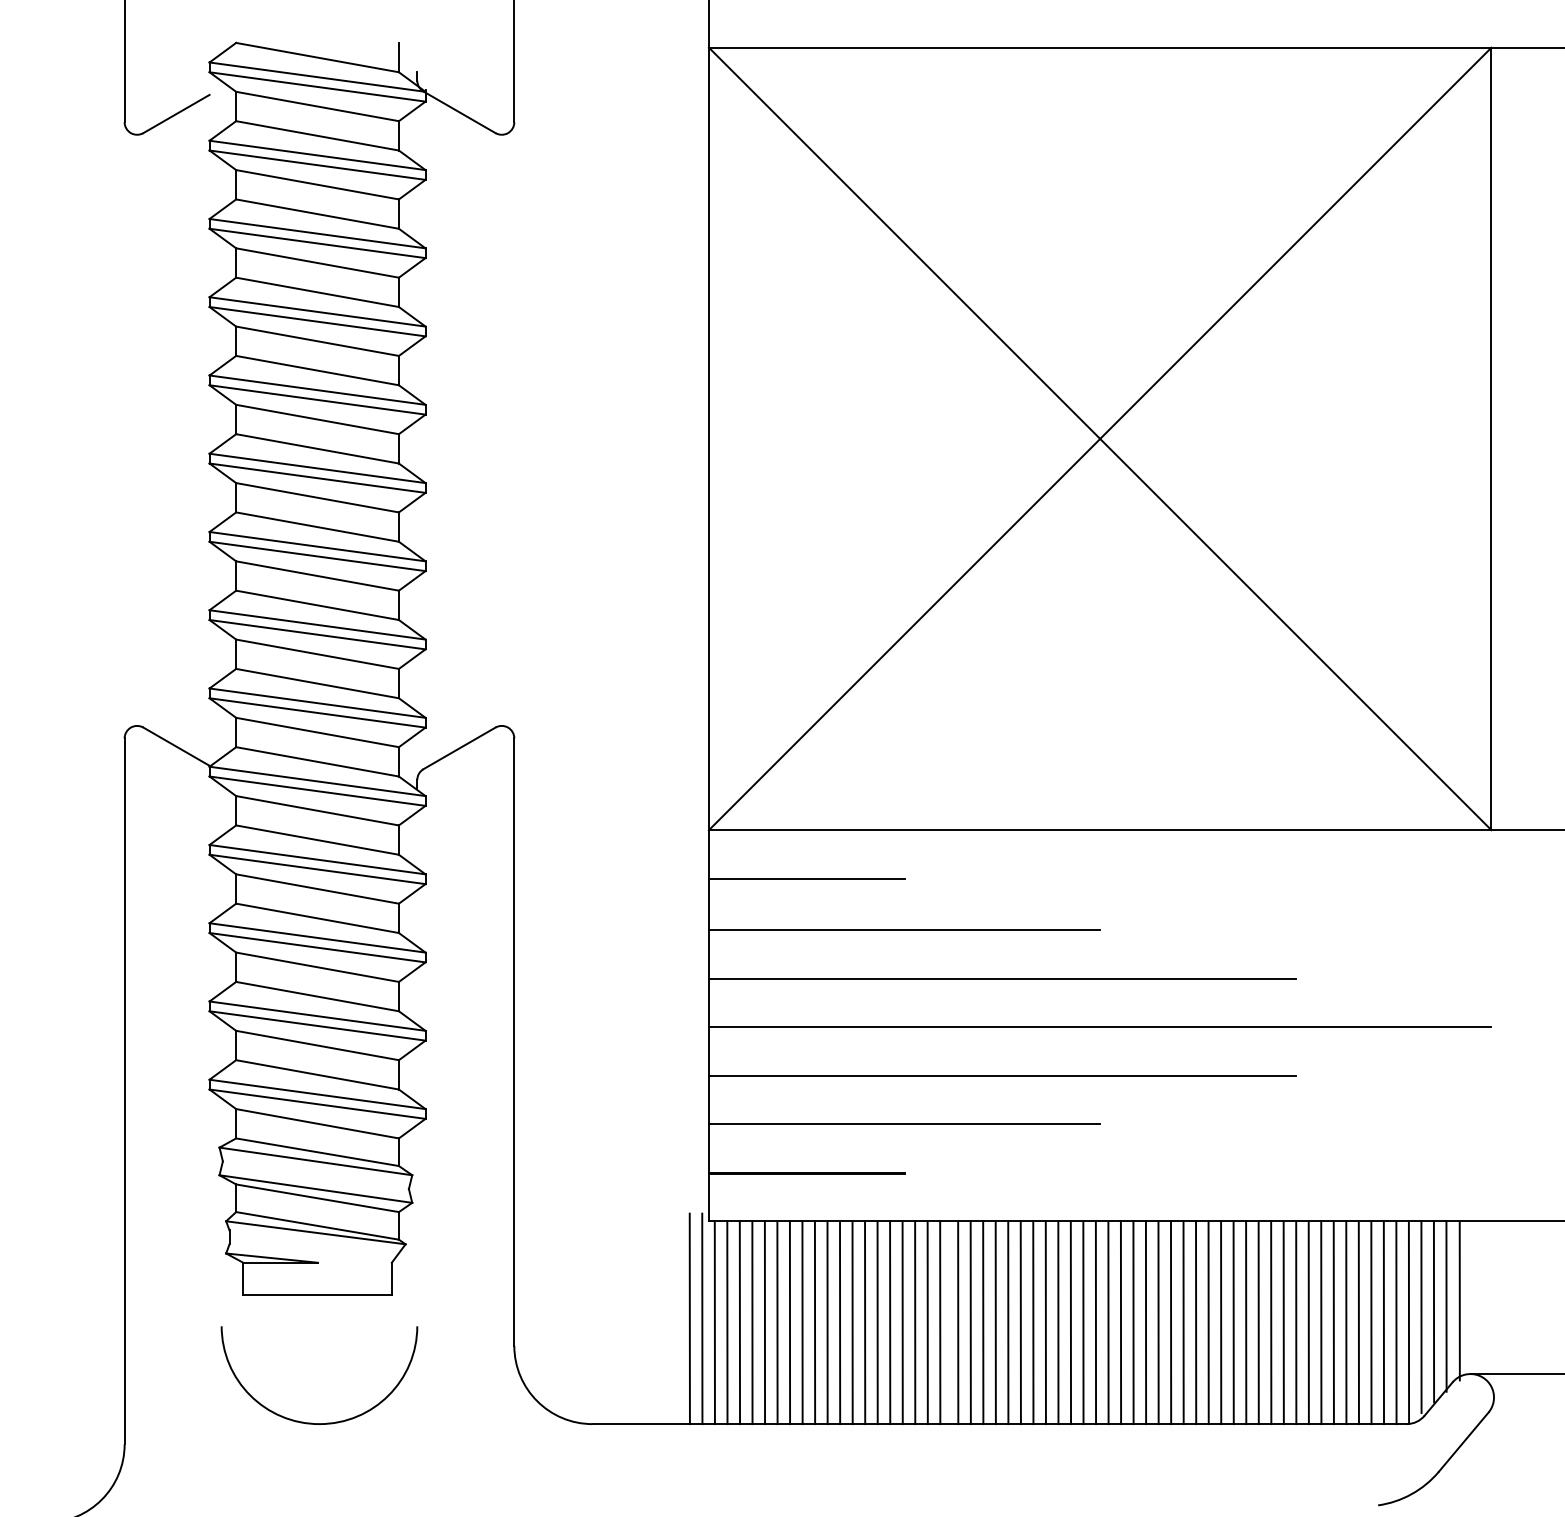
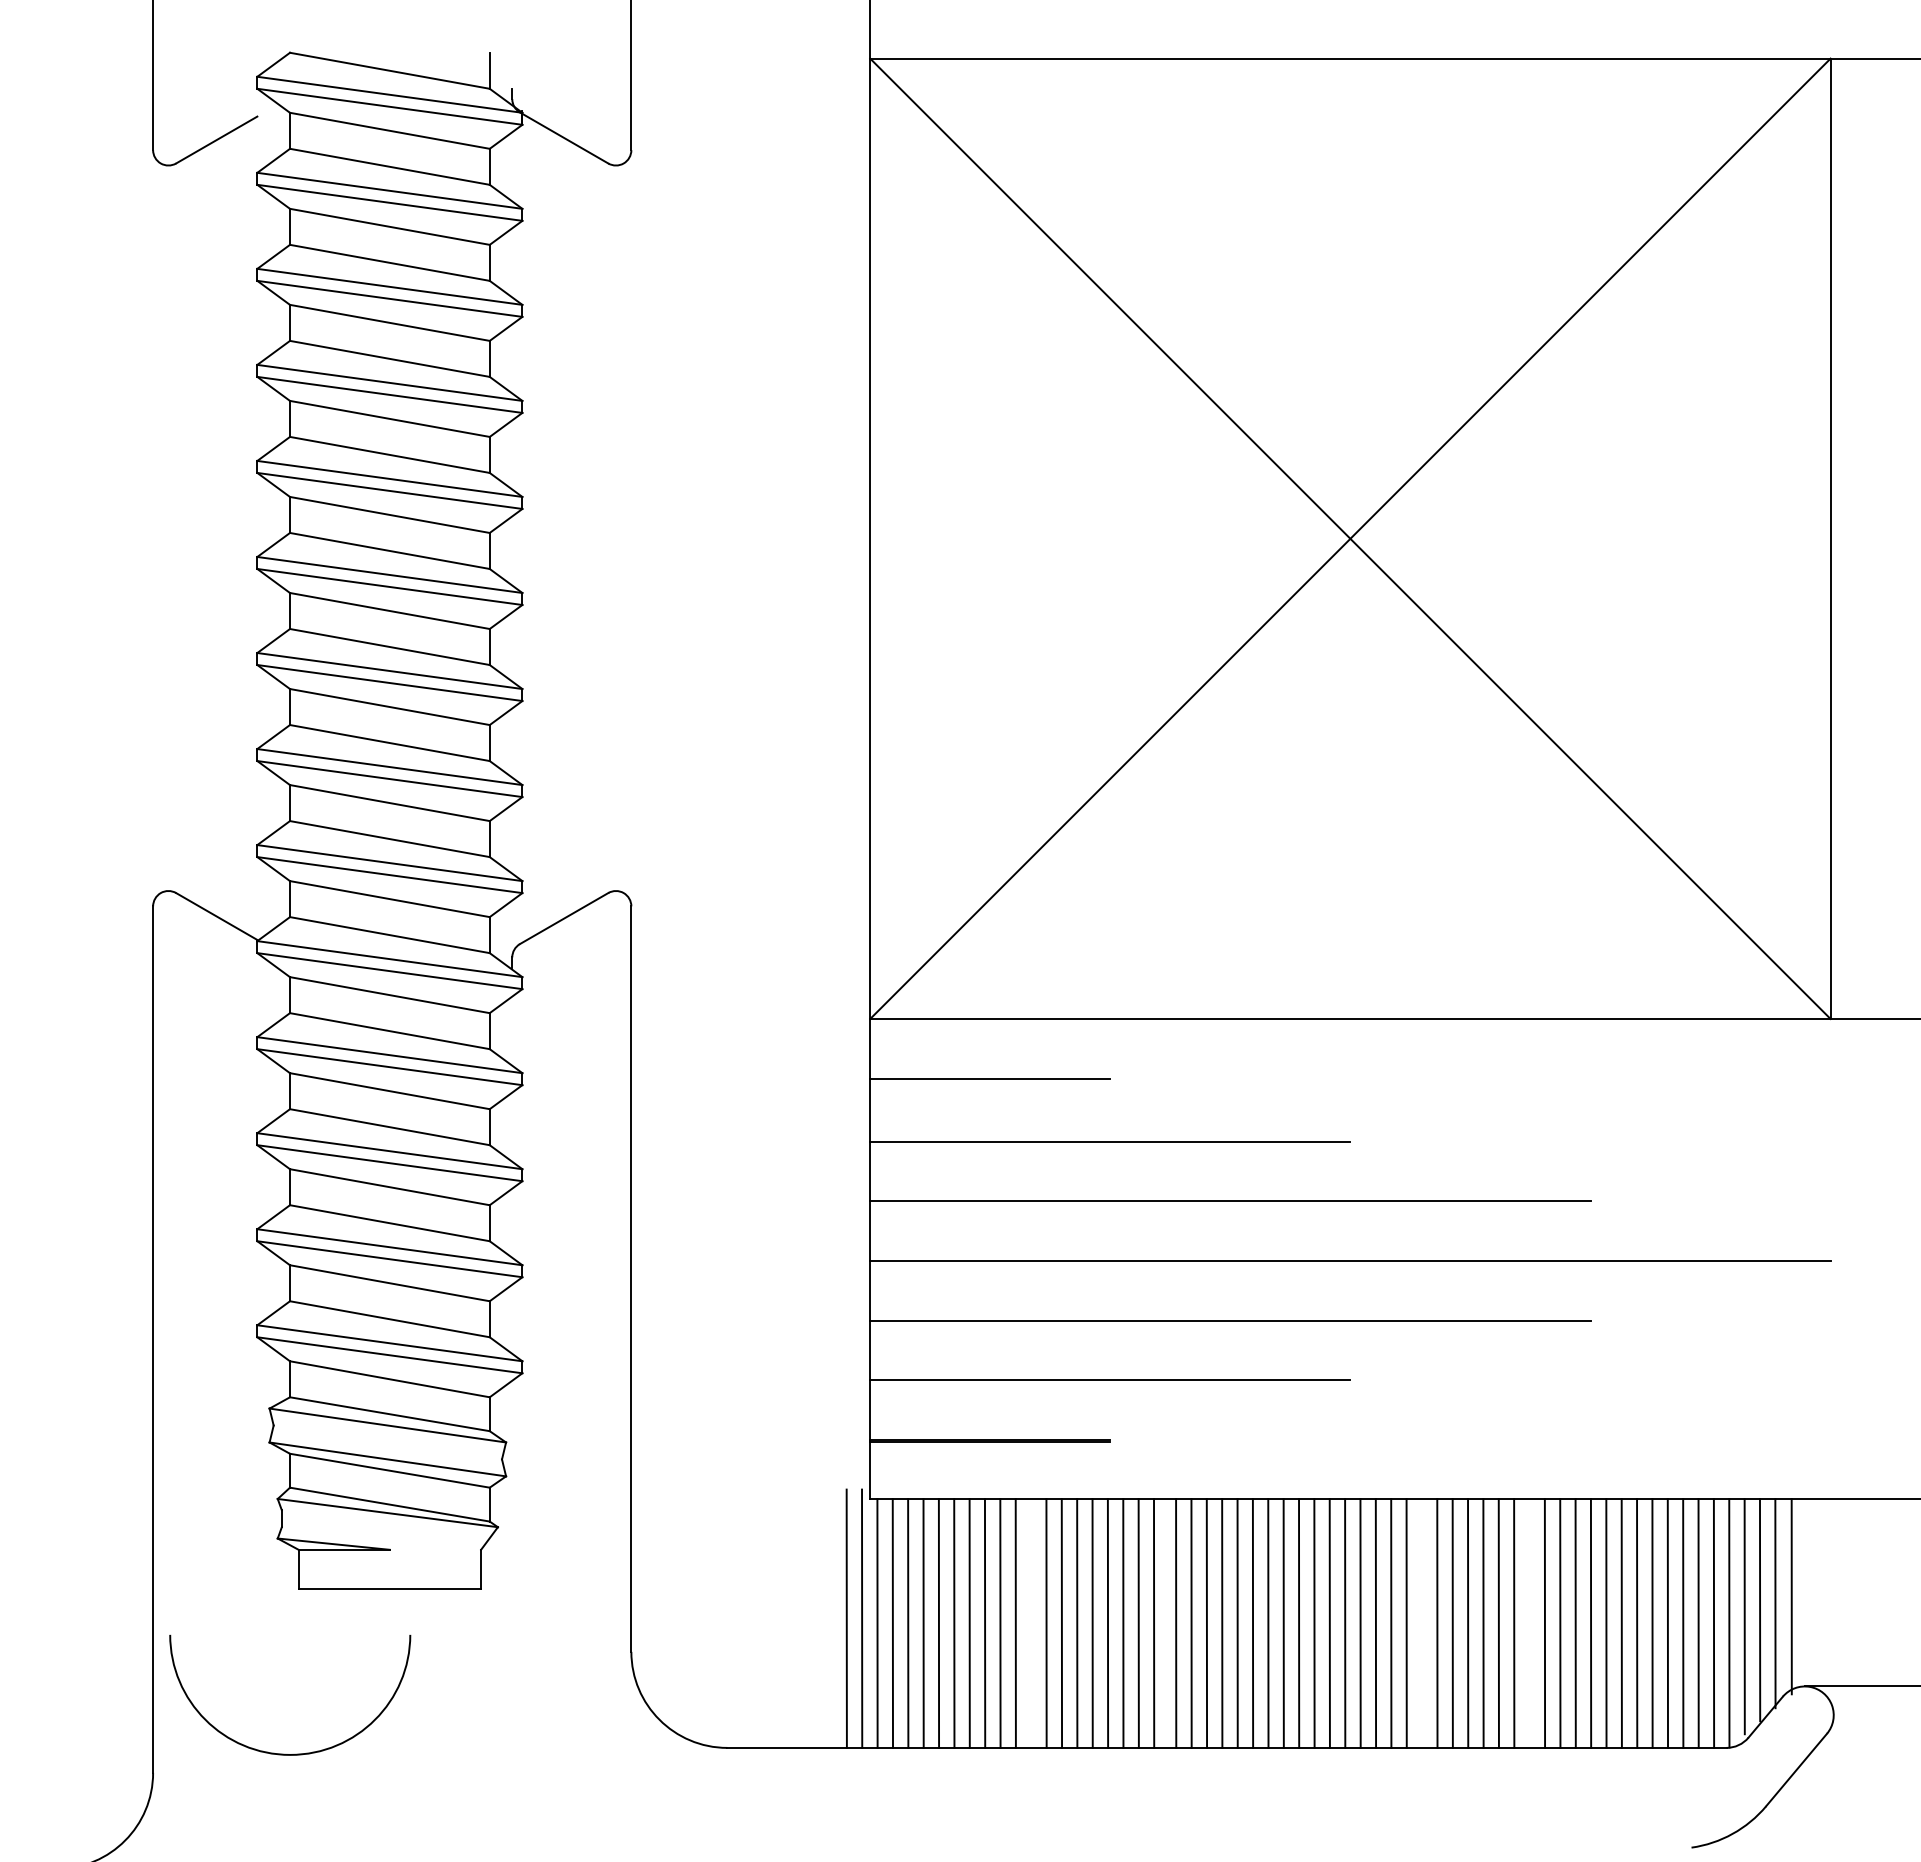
line: (840, 1322) -> (1031, 1623), removed
line: (1158, 1322) -> (1421, 1623), removed
line: (1246, 1322) -> (1529, 1623), removed
arc: (315, 1422) -> (285, 1753), moved

